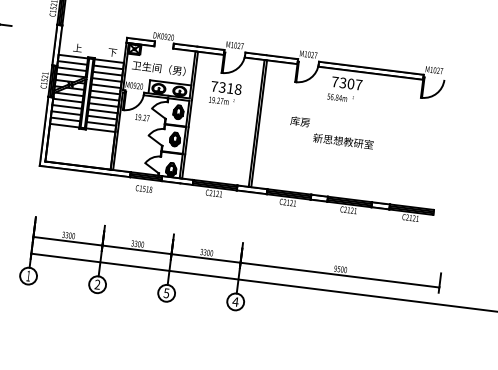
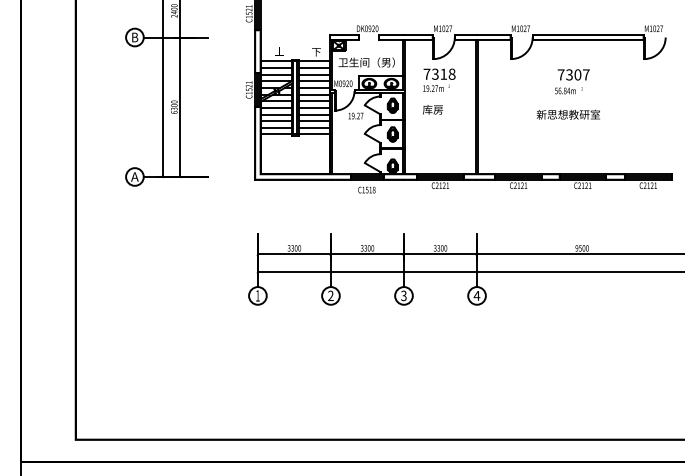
text: (345, 89) -> (572, 81), moved
text: (299, 121) -> (432, 109), moved
text: (166, 292) -> (403, 295), 5 -> 3

